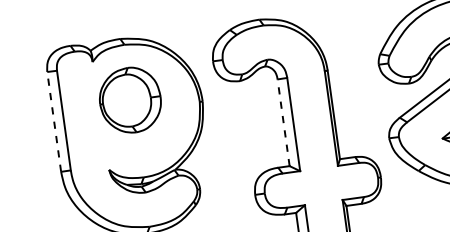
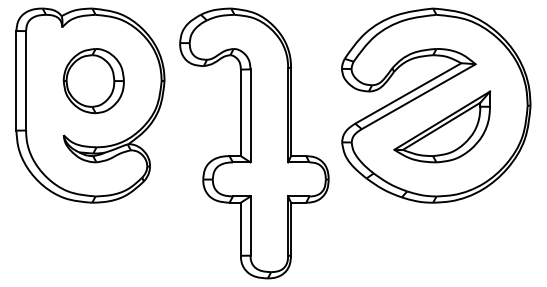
part: (130, 100) -> (93, 81), moved
line: (54, 121) -> (16, 80), dashed -> solid
line: (283, 122) -> (240, 112), dashed -> solid

